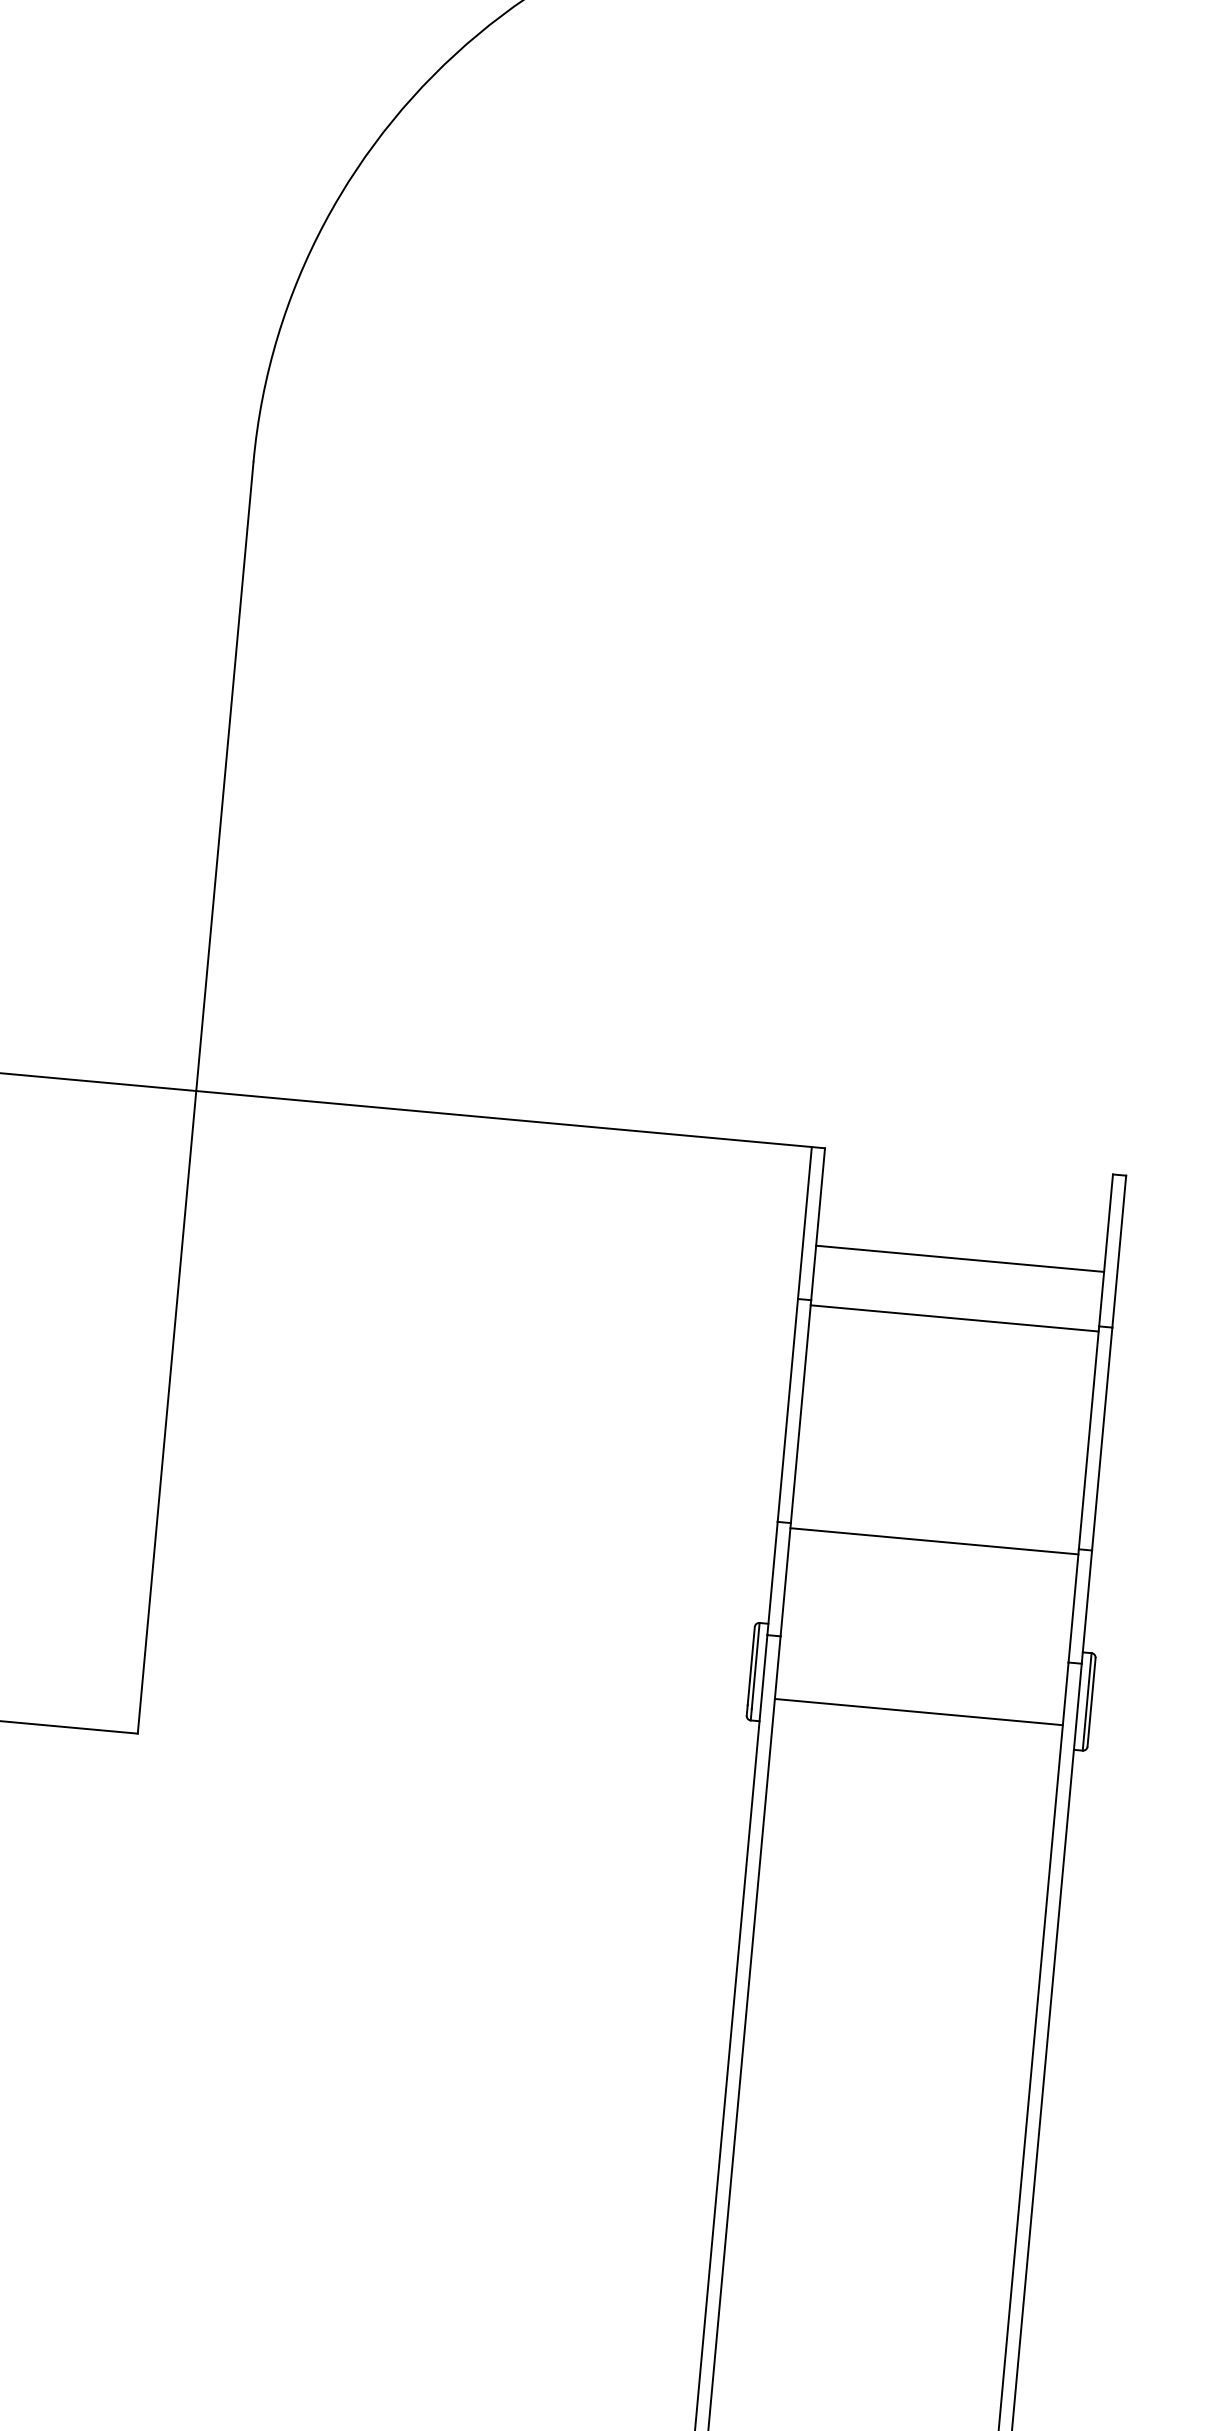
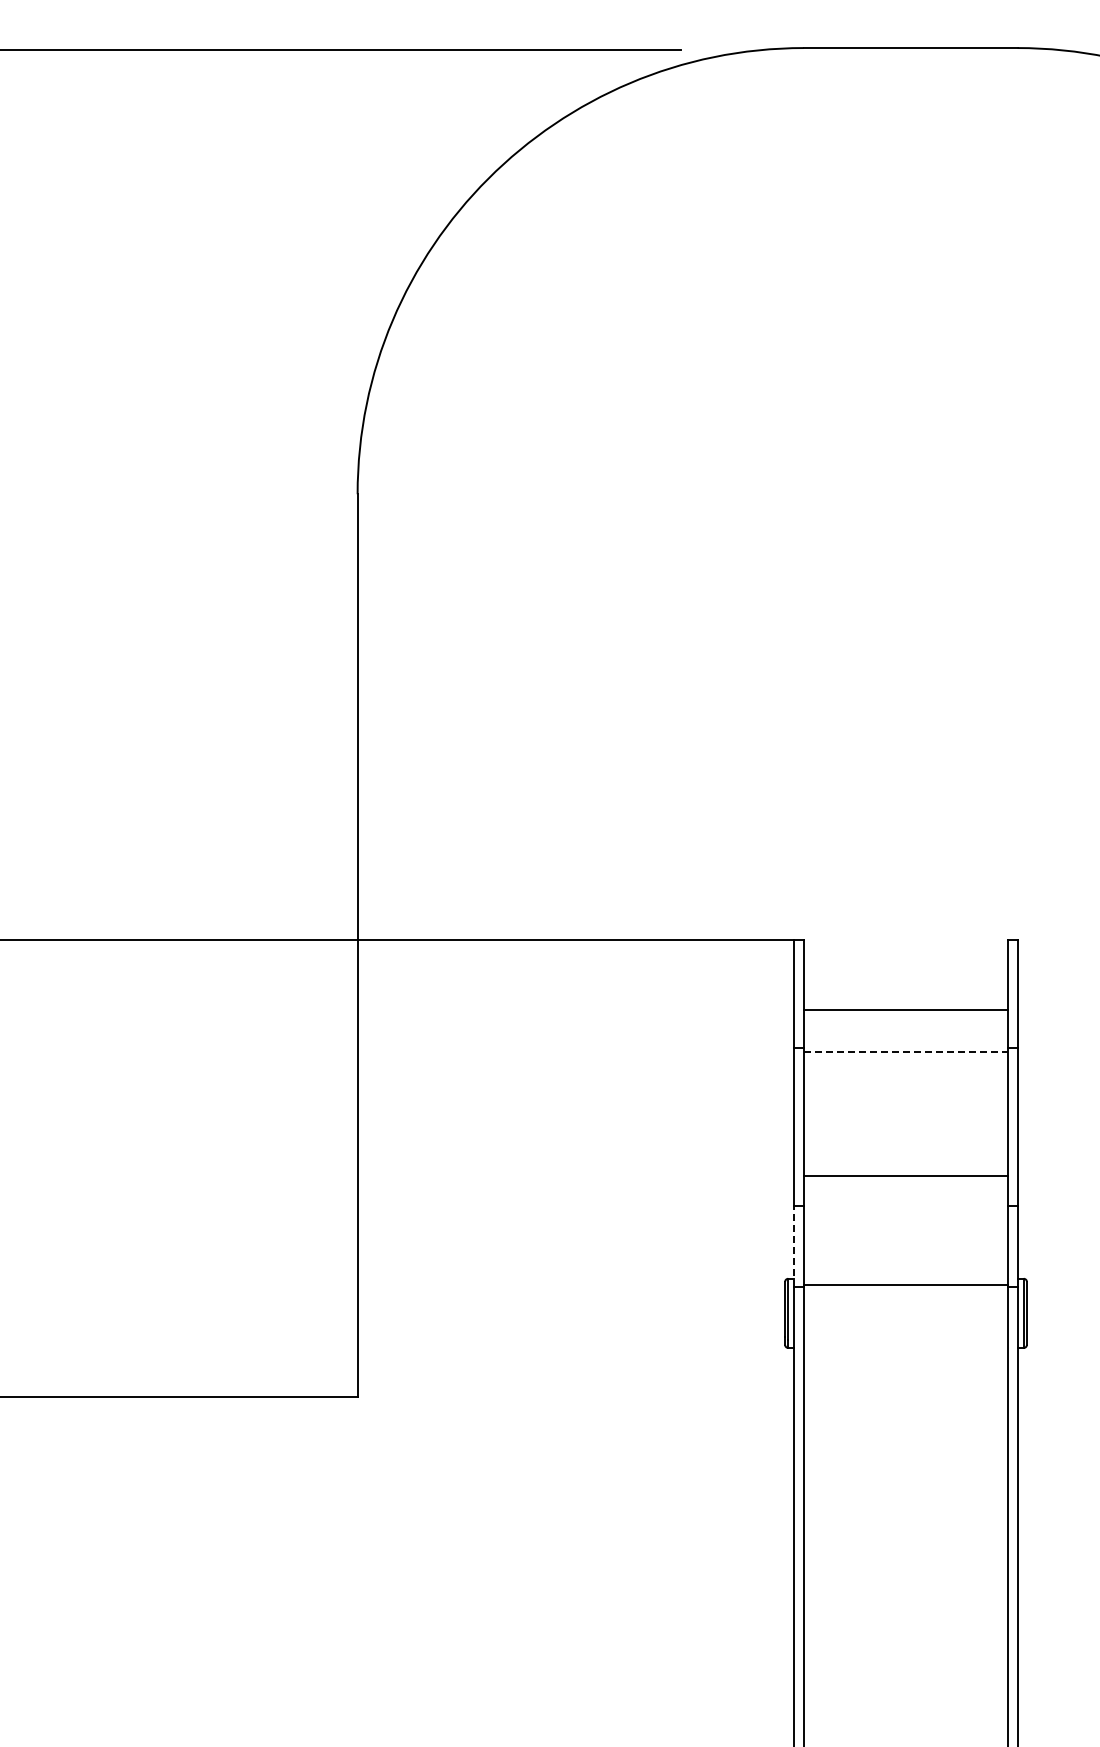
line: (955, 1317) -> (906, 1051), solid -> dashed
line: (933, 1541) -> (905, 1176), moved
line: (772, 1578) -> (794, 1246), solid -> dashed
line: (918, 1712) -> (905, 1285), moved

